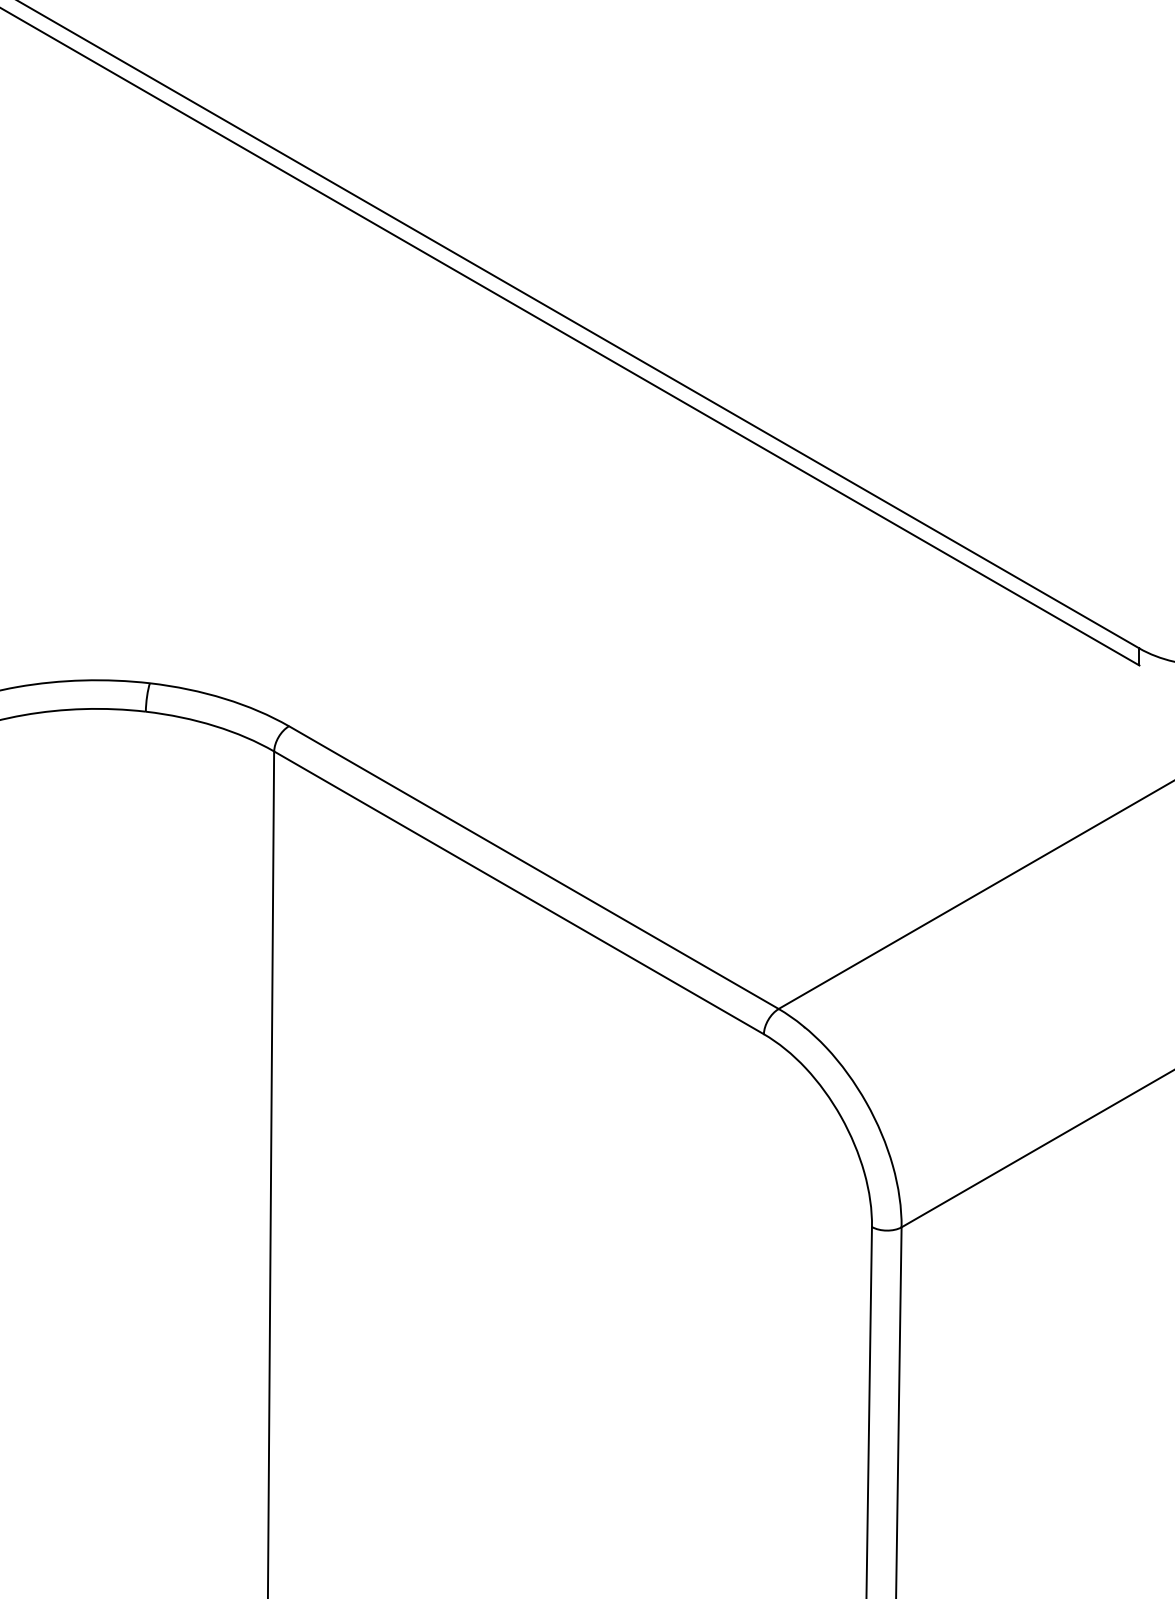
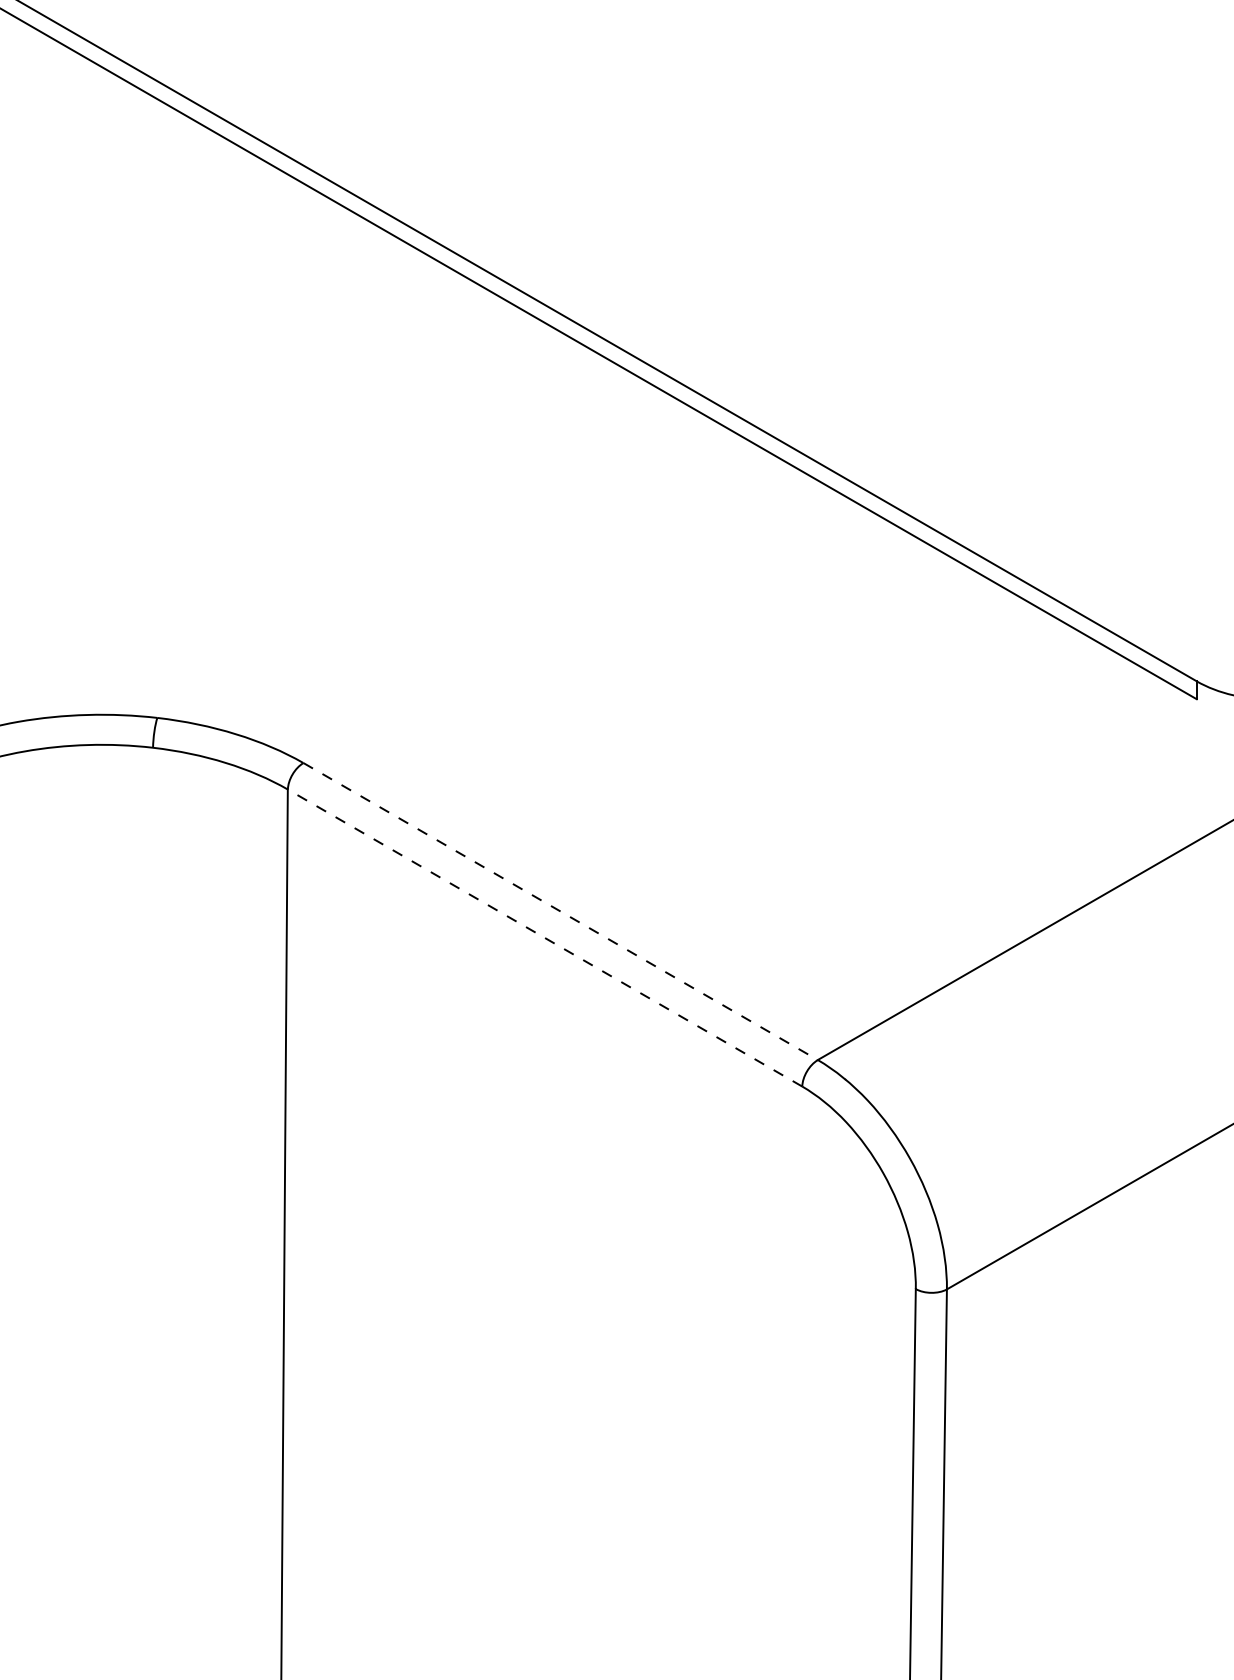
line: (533, 867) -> (560, 911), solid -> dashed
line: (519, 893) -> (545, 938), solid -> dashed

